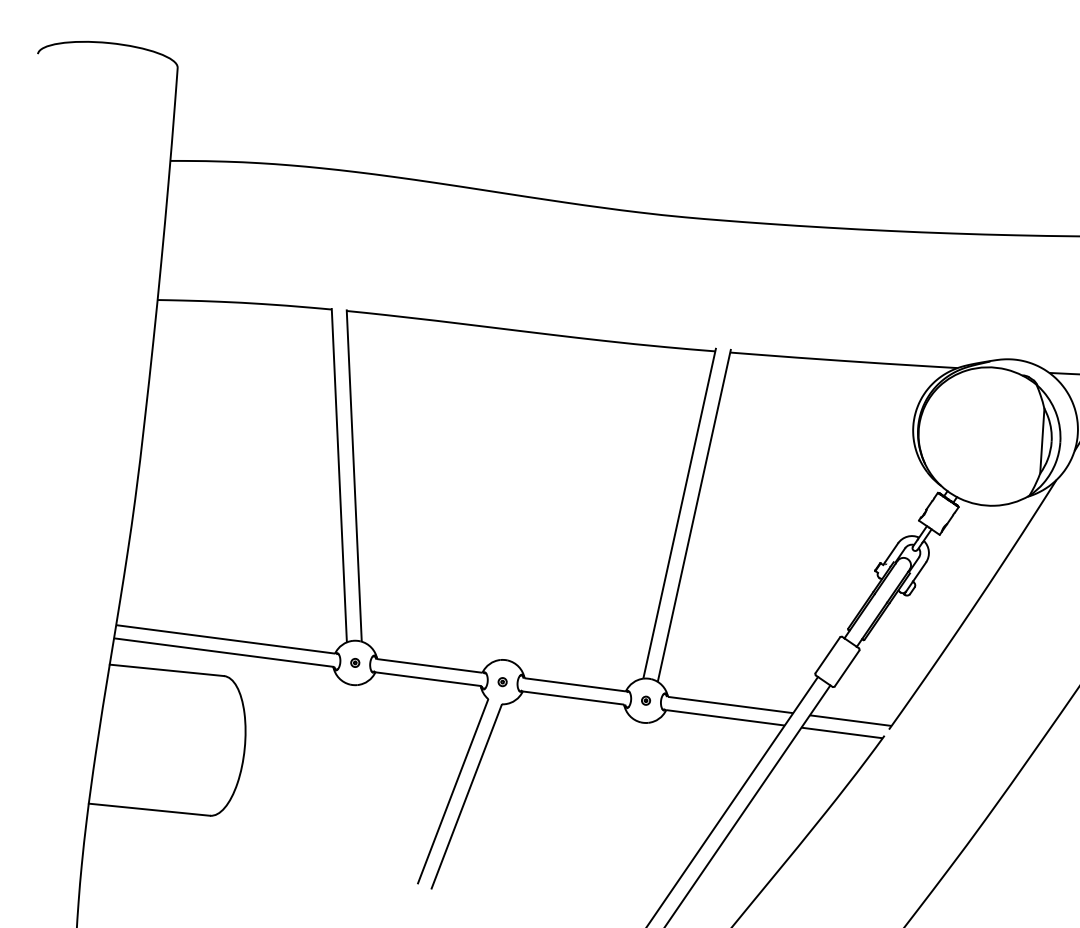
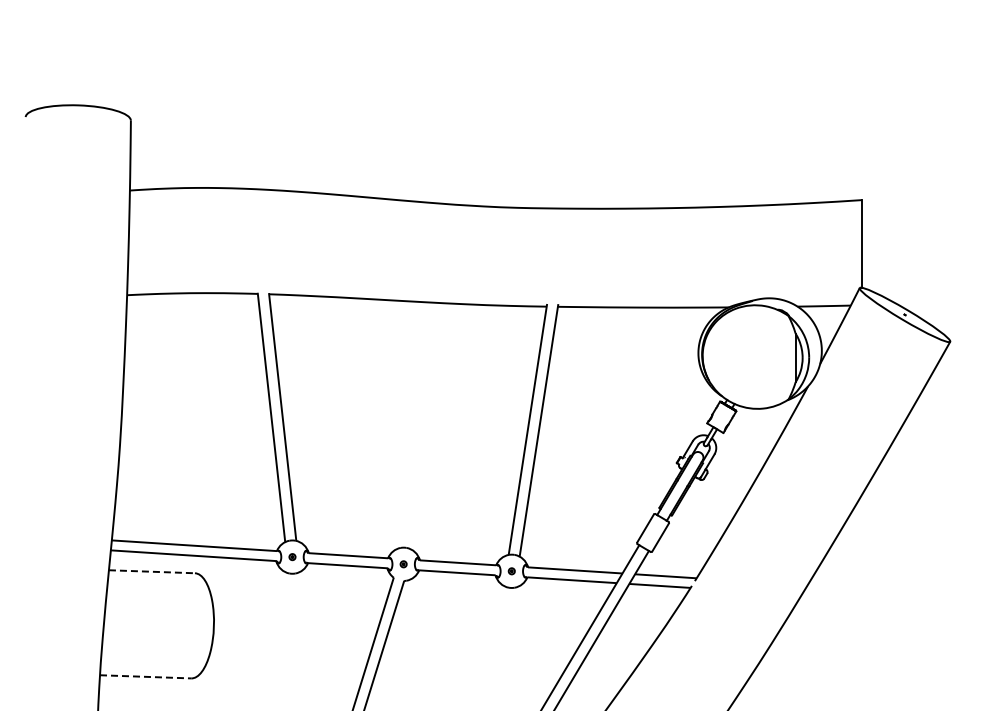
line: (167, 670) -> (152, 571), solid -> dashed
line: (149, 809) -> (145, 676), solid -> dashed

